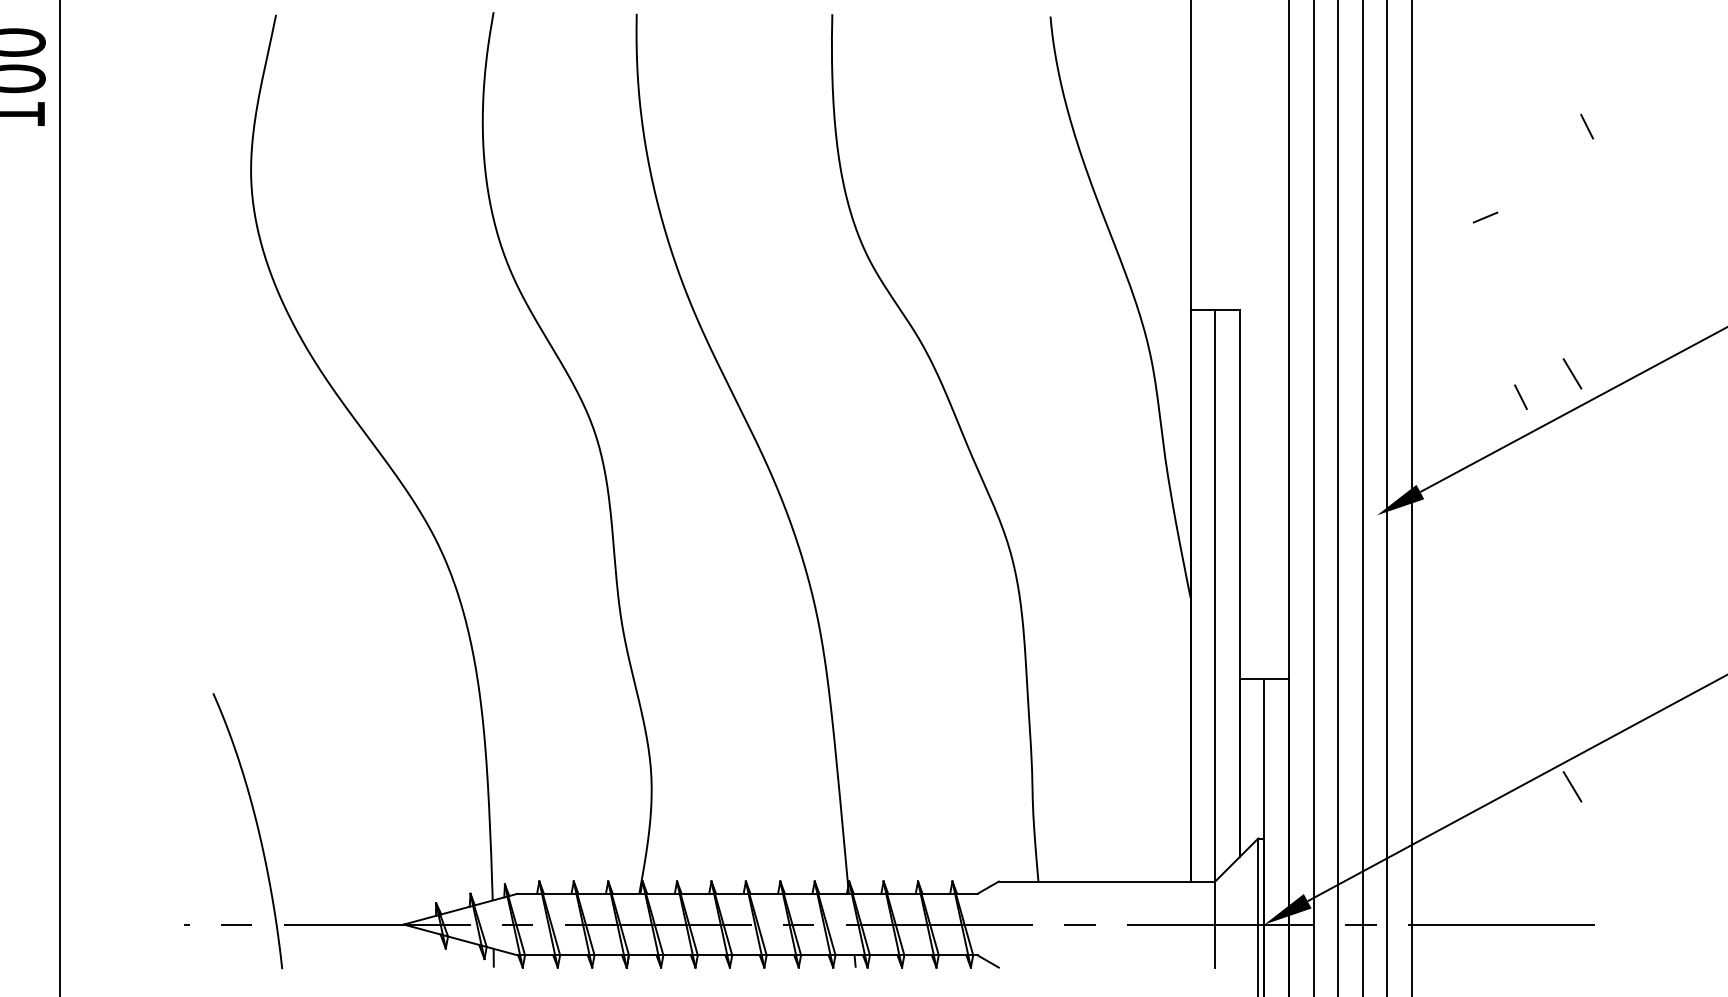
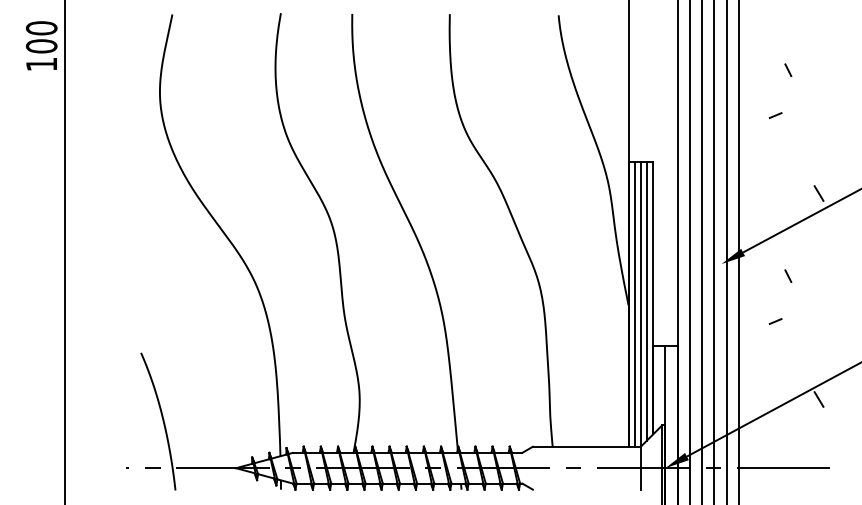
line: (1587, 125) -> (788, 69), moved
line: (1521, 395) -> (788, 275), moved
line: (1226, 588) -> (646, 300), added
line: (1202, 594) -> (634, 303), added
line: (1485, 630) -> (775, 321), added

